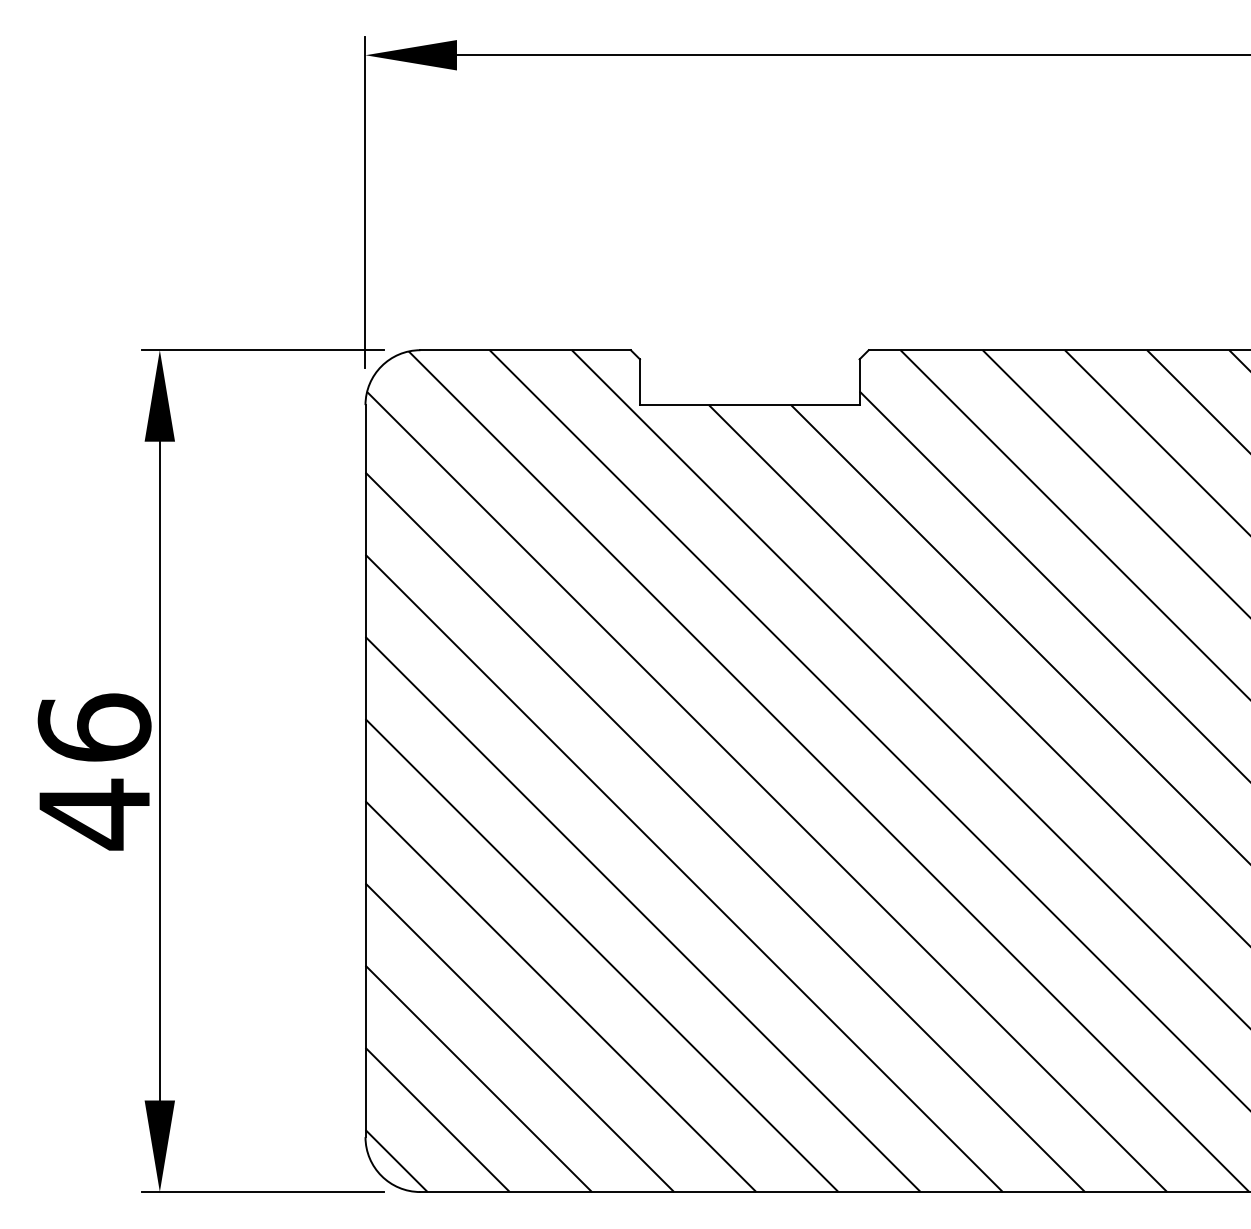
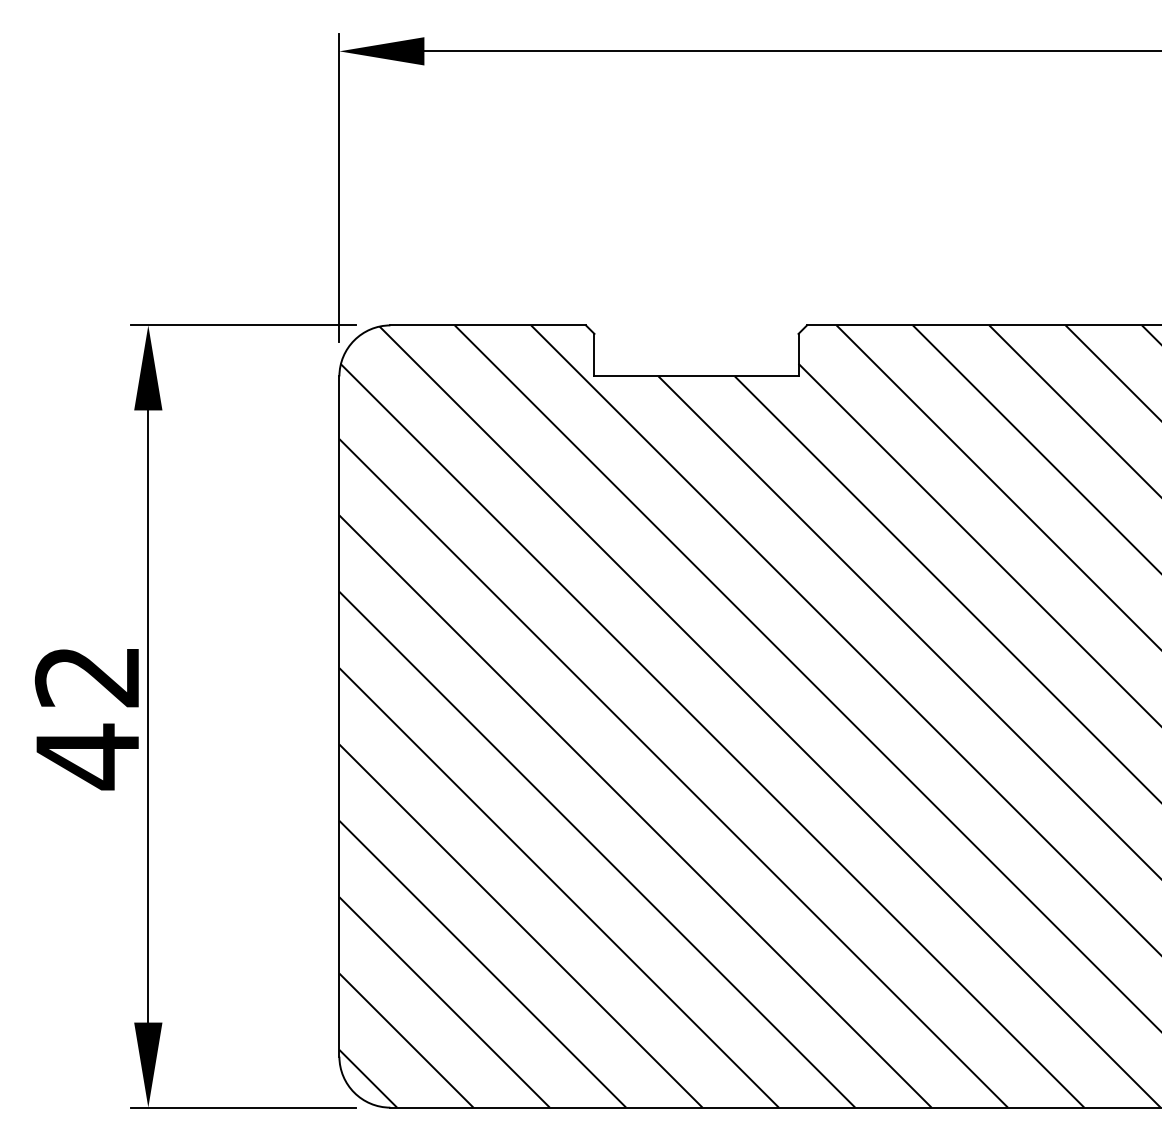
text: (94, 726) -> (87, 675), 46 -> 42

